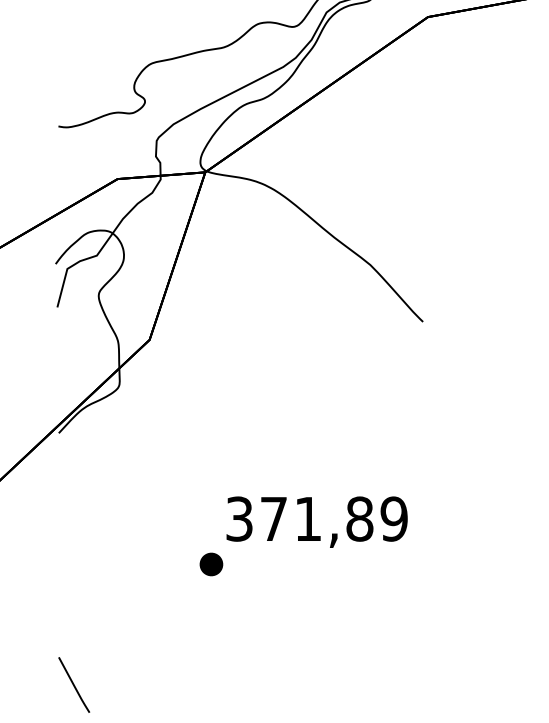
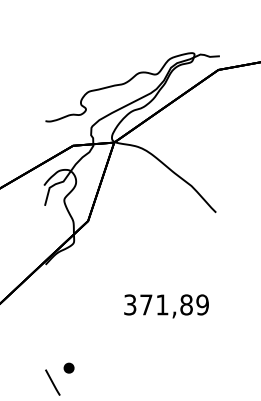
part: (210, 563) -> (68, 367), moved

